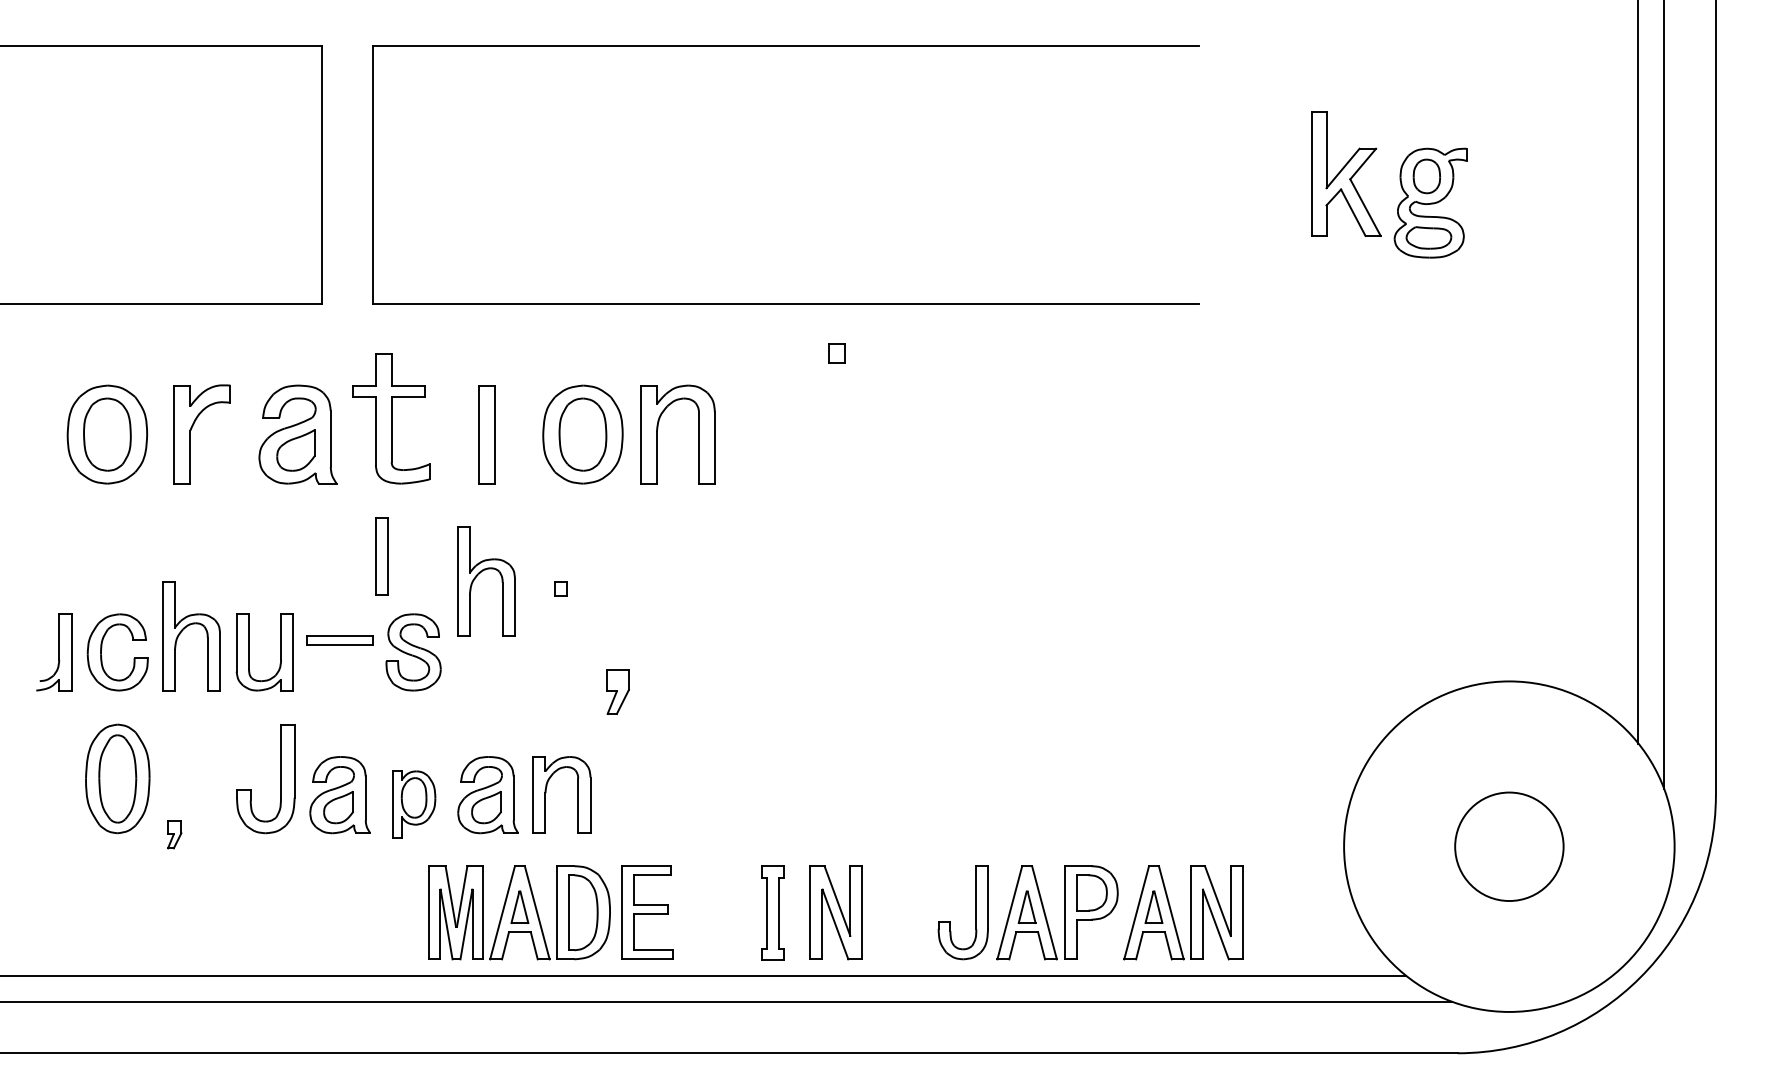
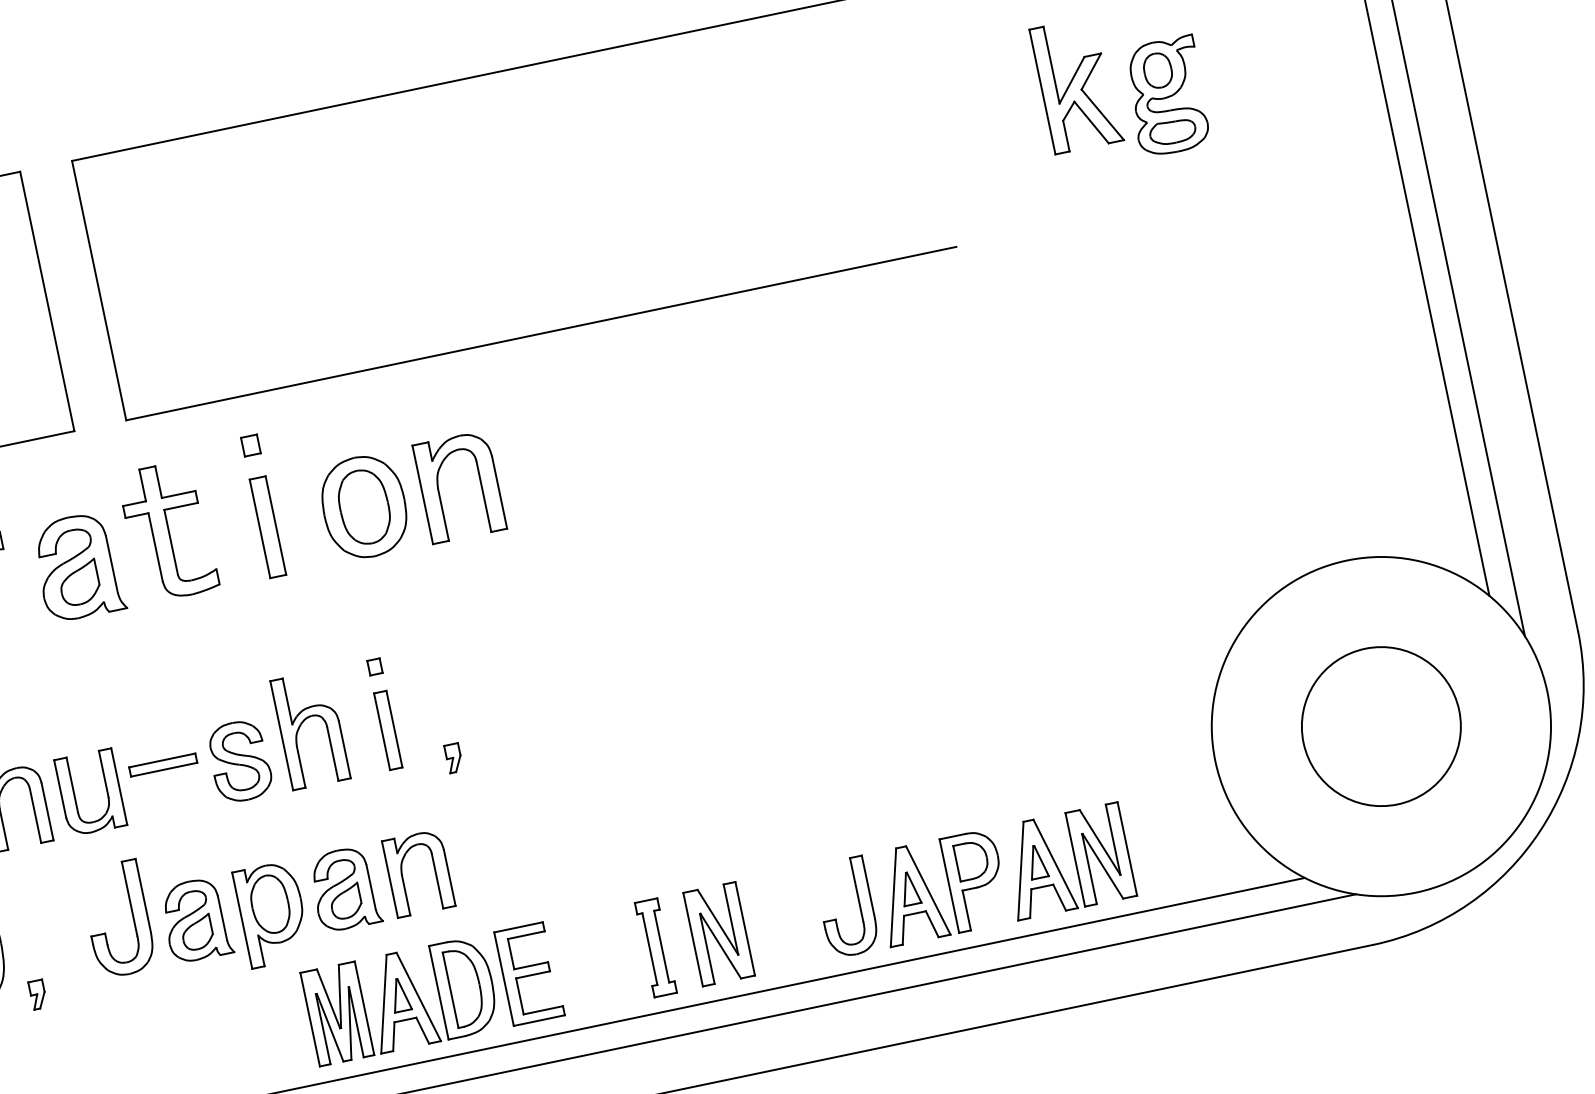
part: (836, 353) -> (250, 445), moved
part: (381, 556) -> (387, 730), moved
part: (479, 574) -> (302, 724), moved
part: (618, 691) -> (453, 757), size x0.62
part: (414, 804) -> (272, 913), size x1.43
circle: (1509, 846) -> (1381, 726), size x1.43

